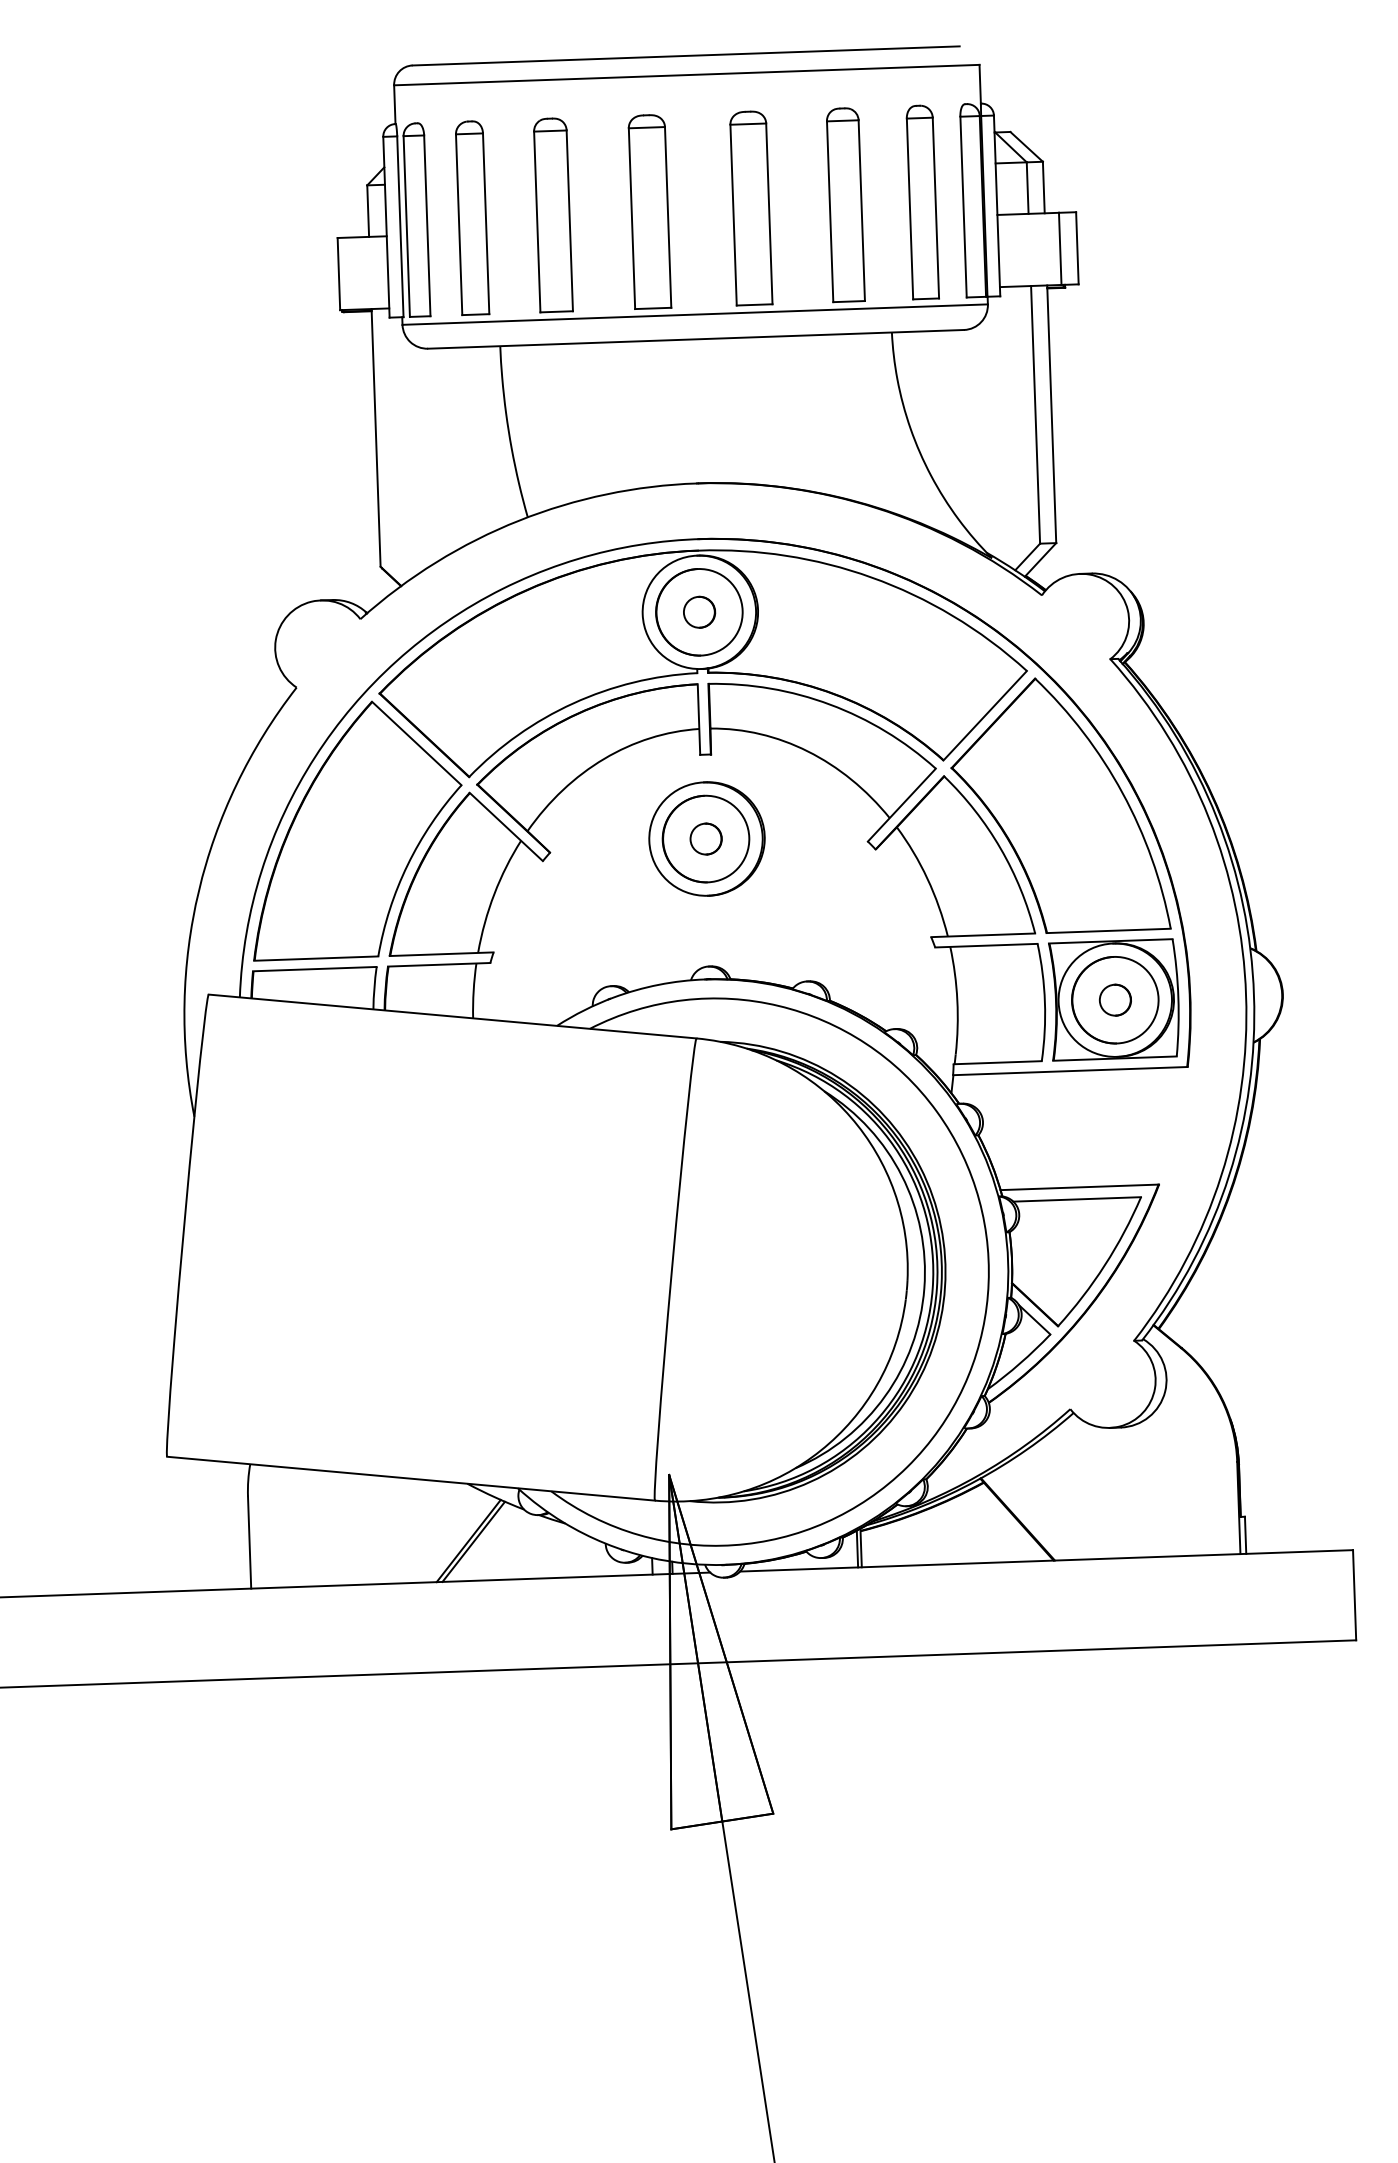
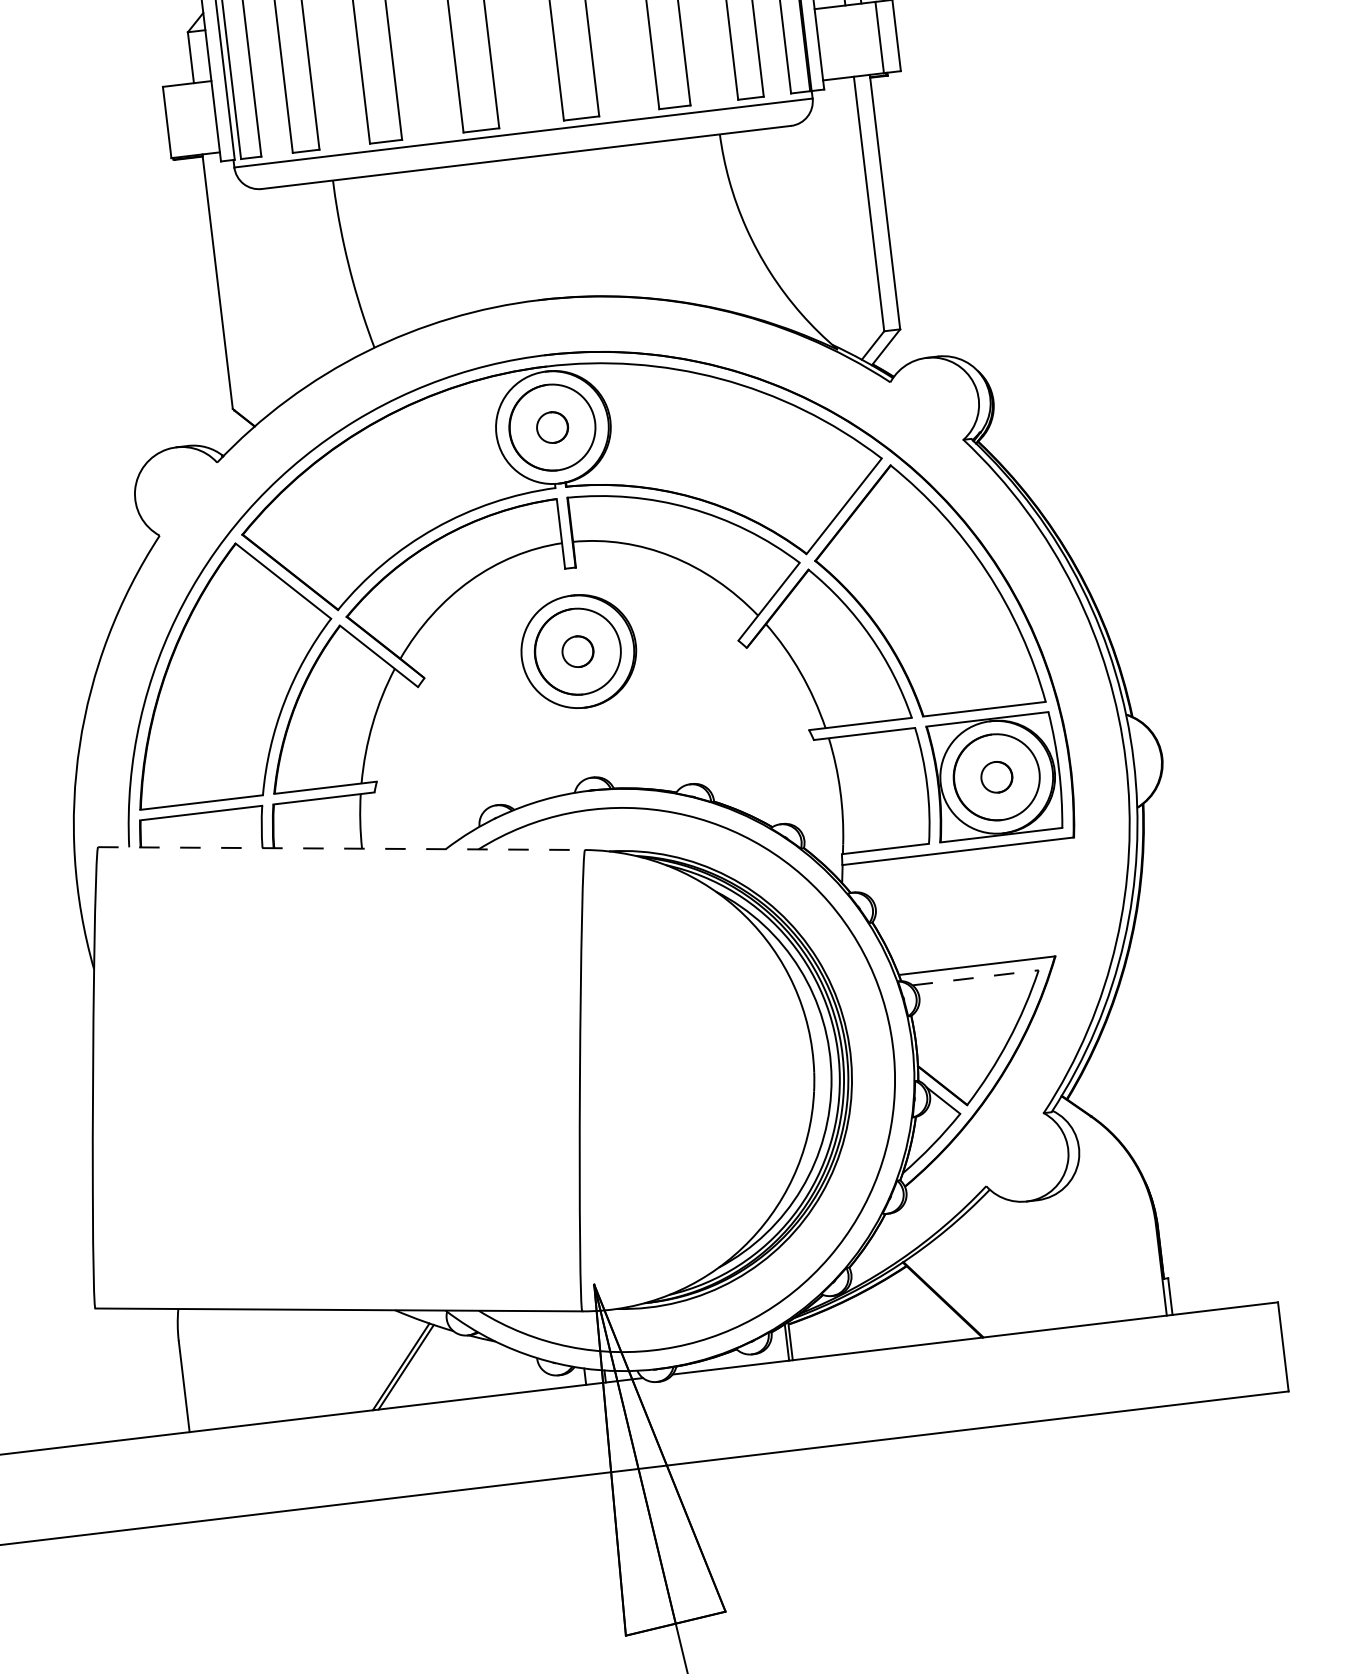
line: (452, 1016) -> (341, 848), solid -> dashed
line: (1077, 1199) -> (975, 977), solid -> dashed

